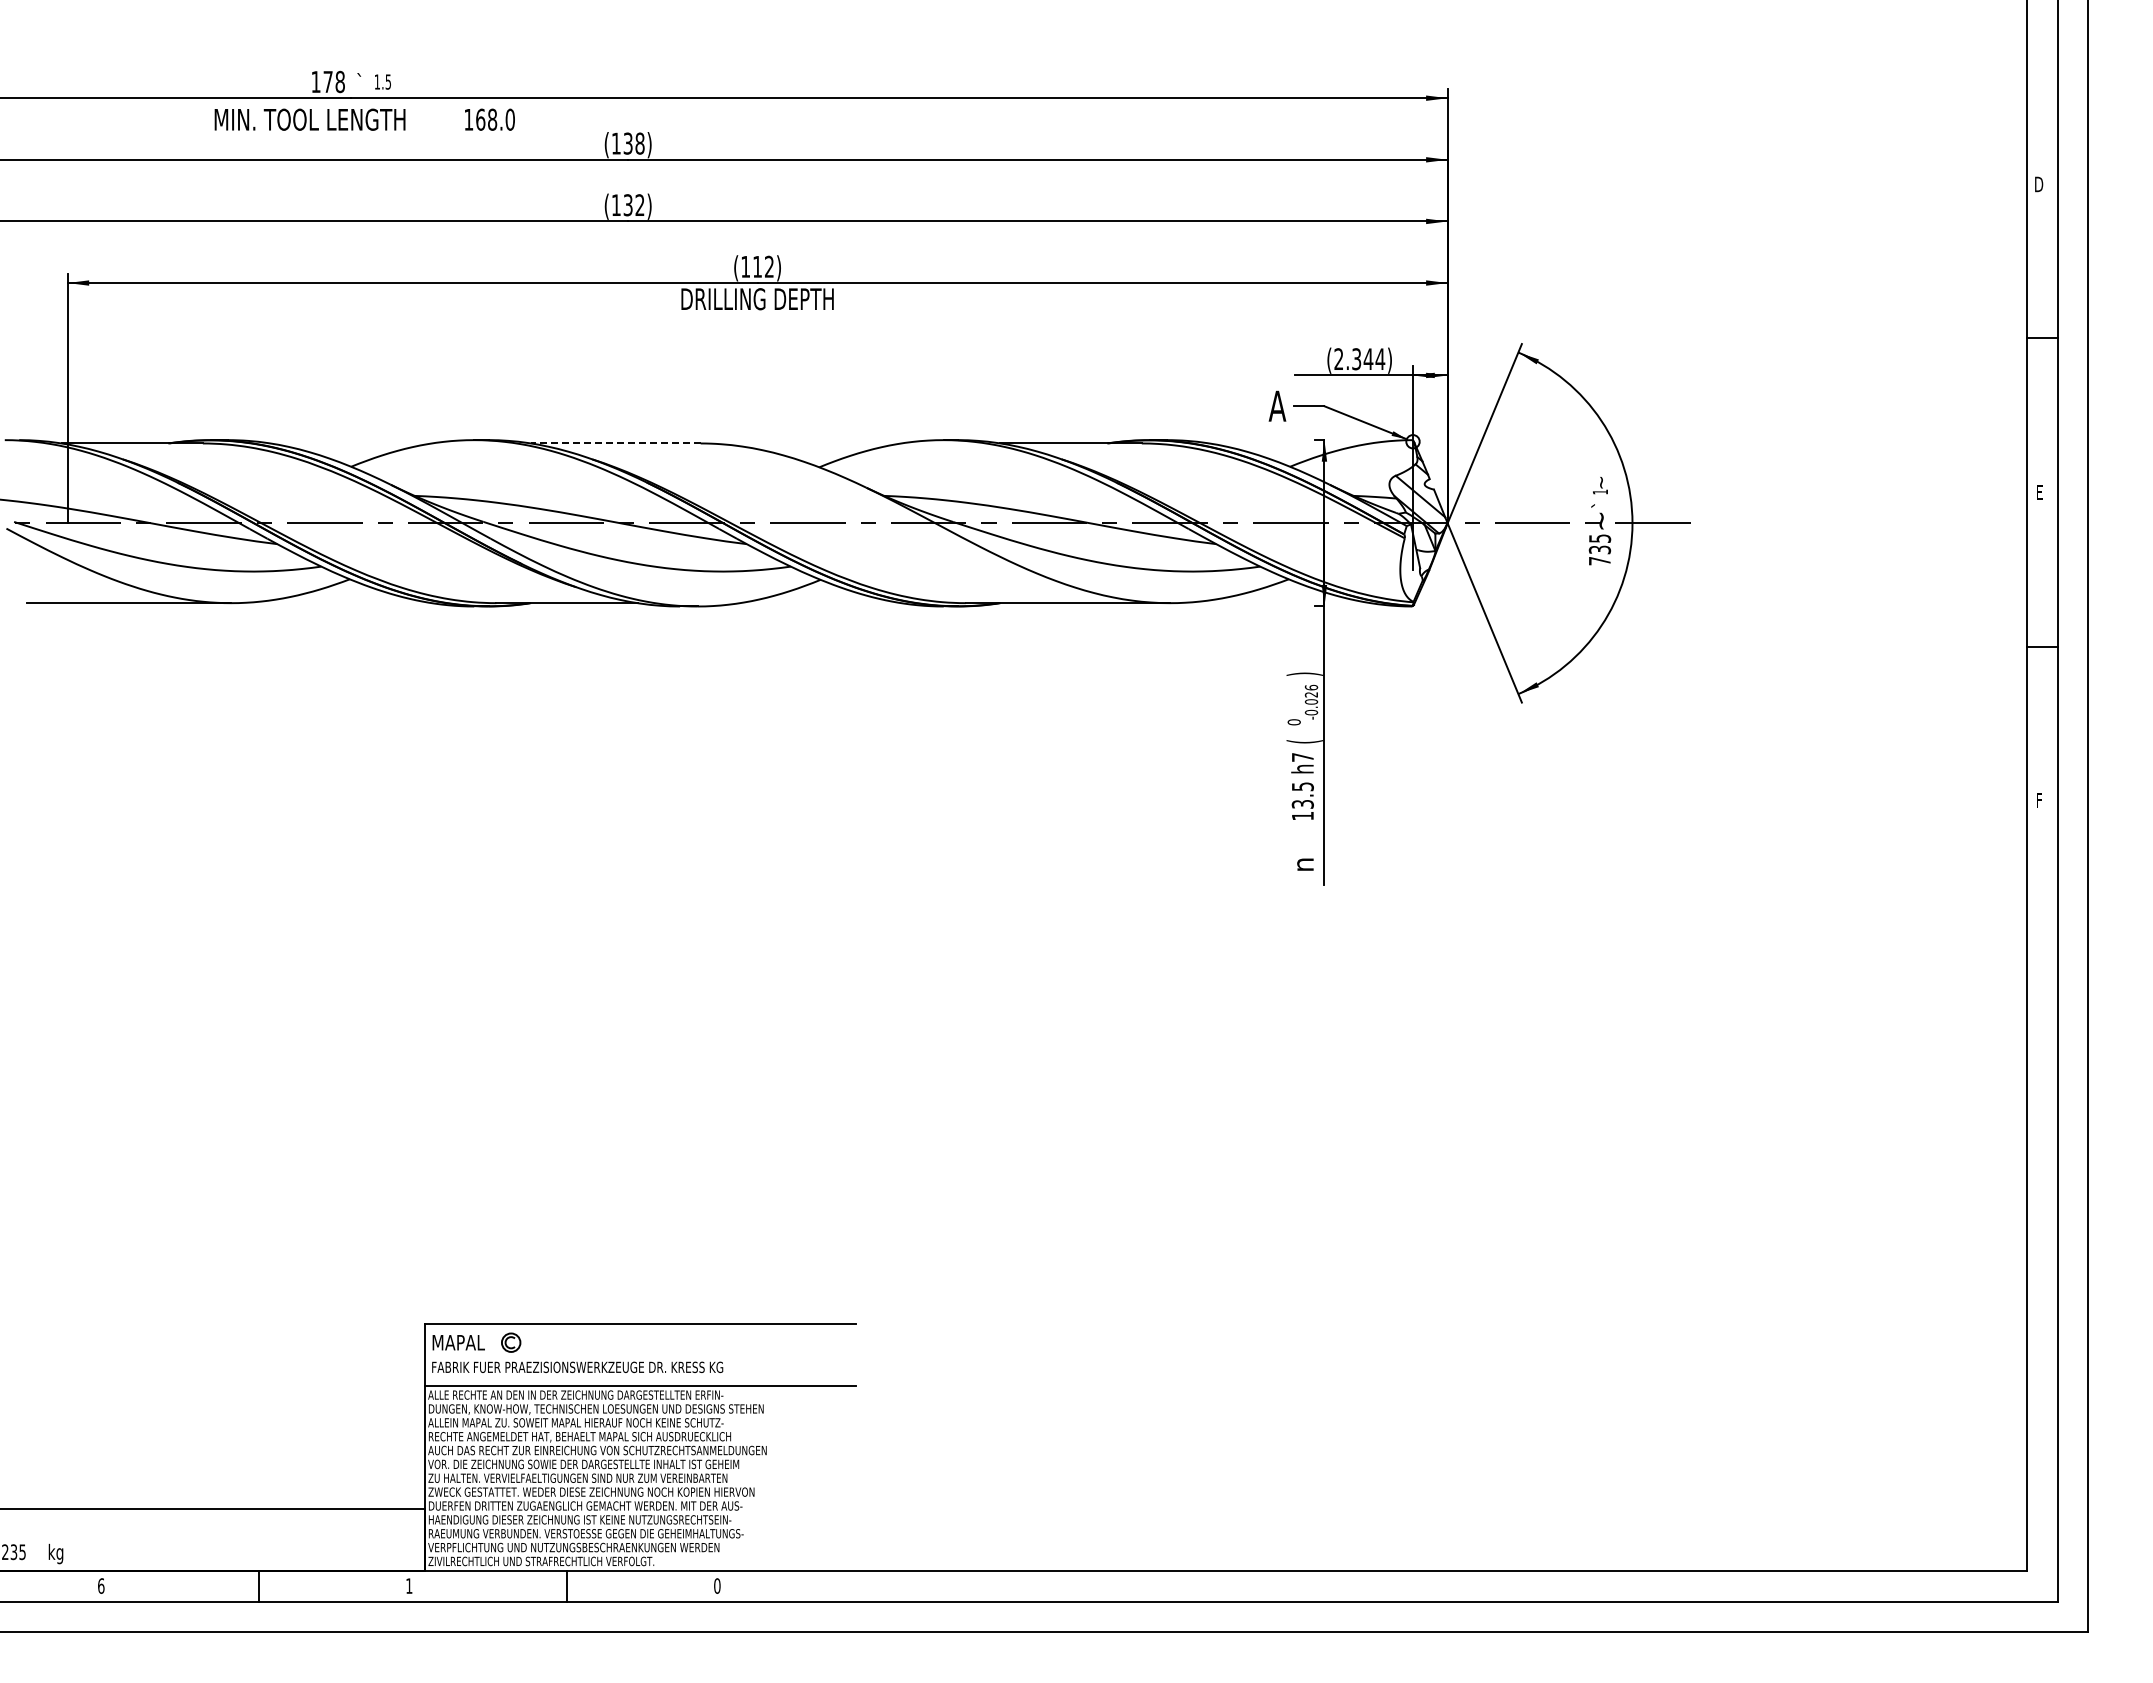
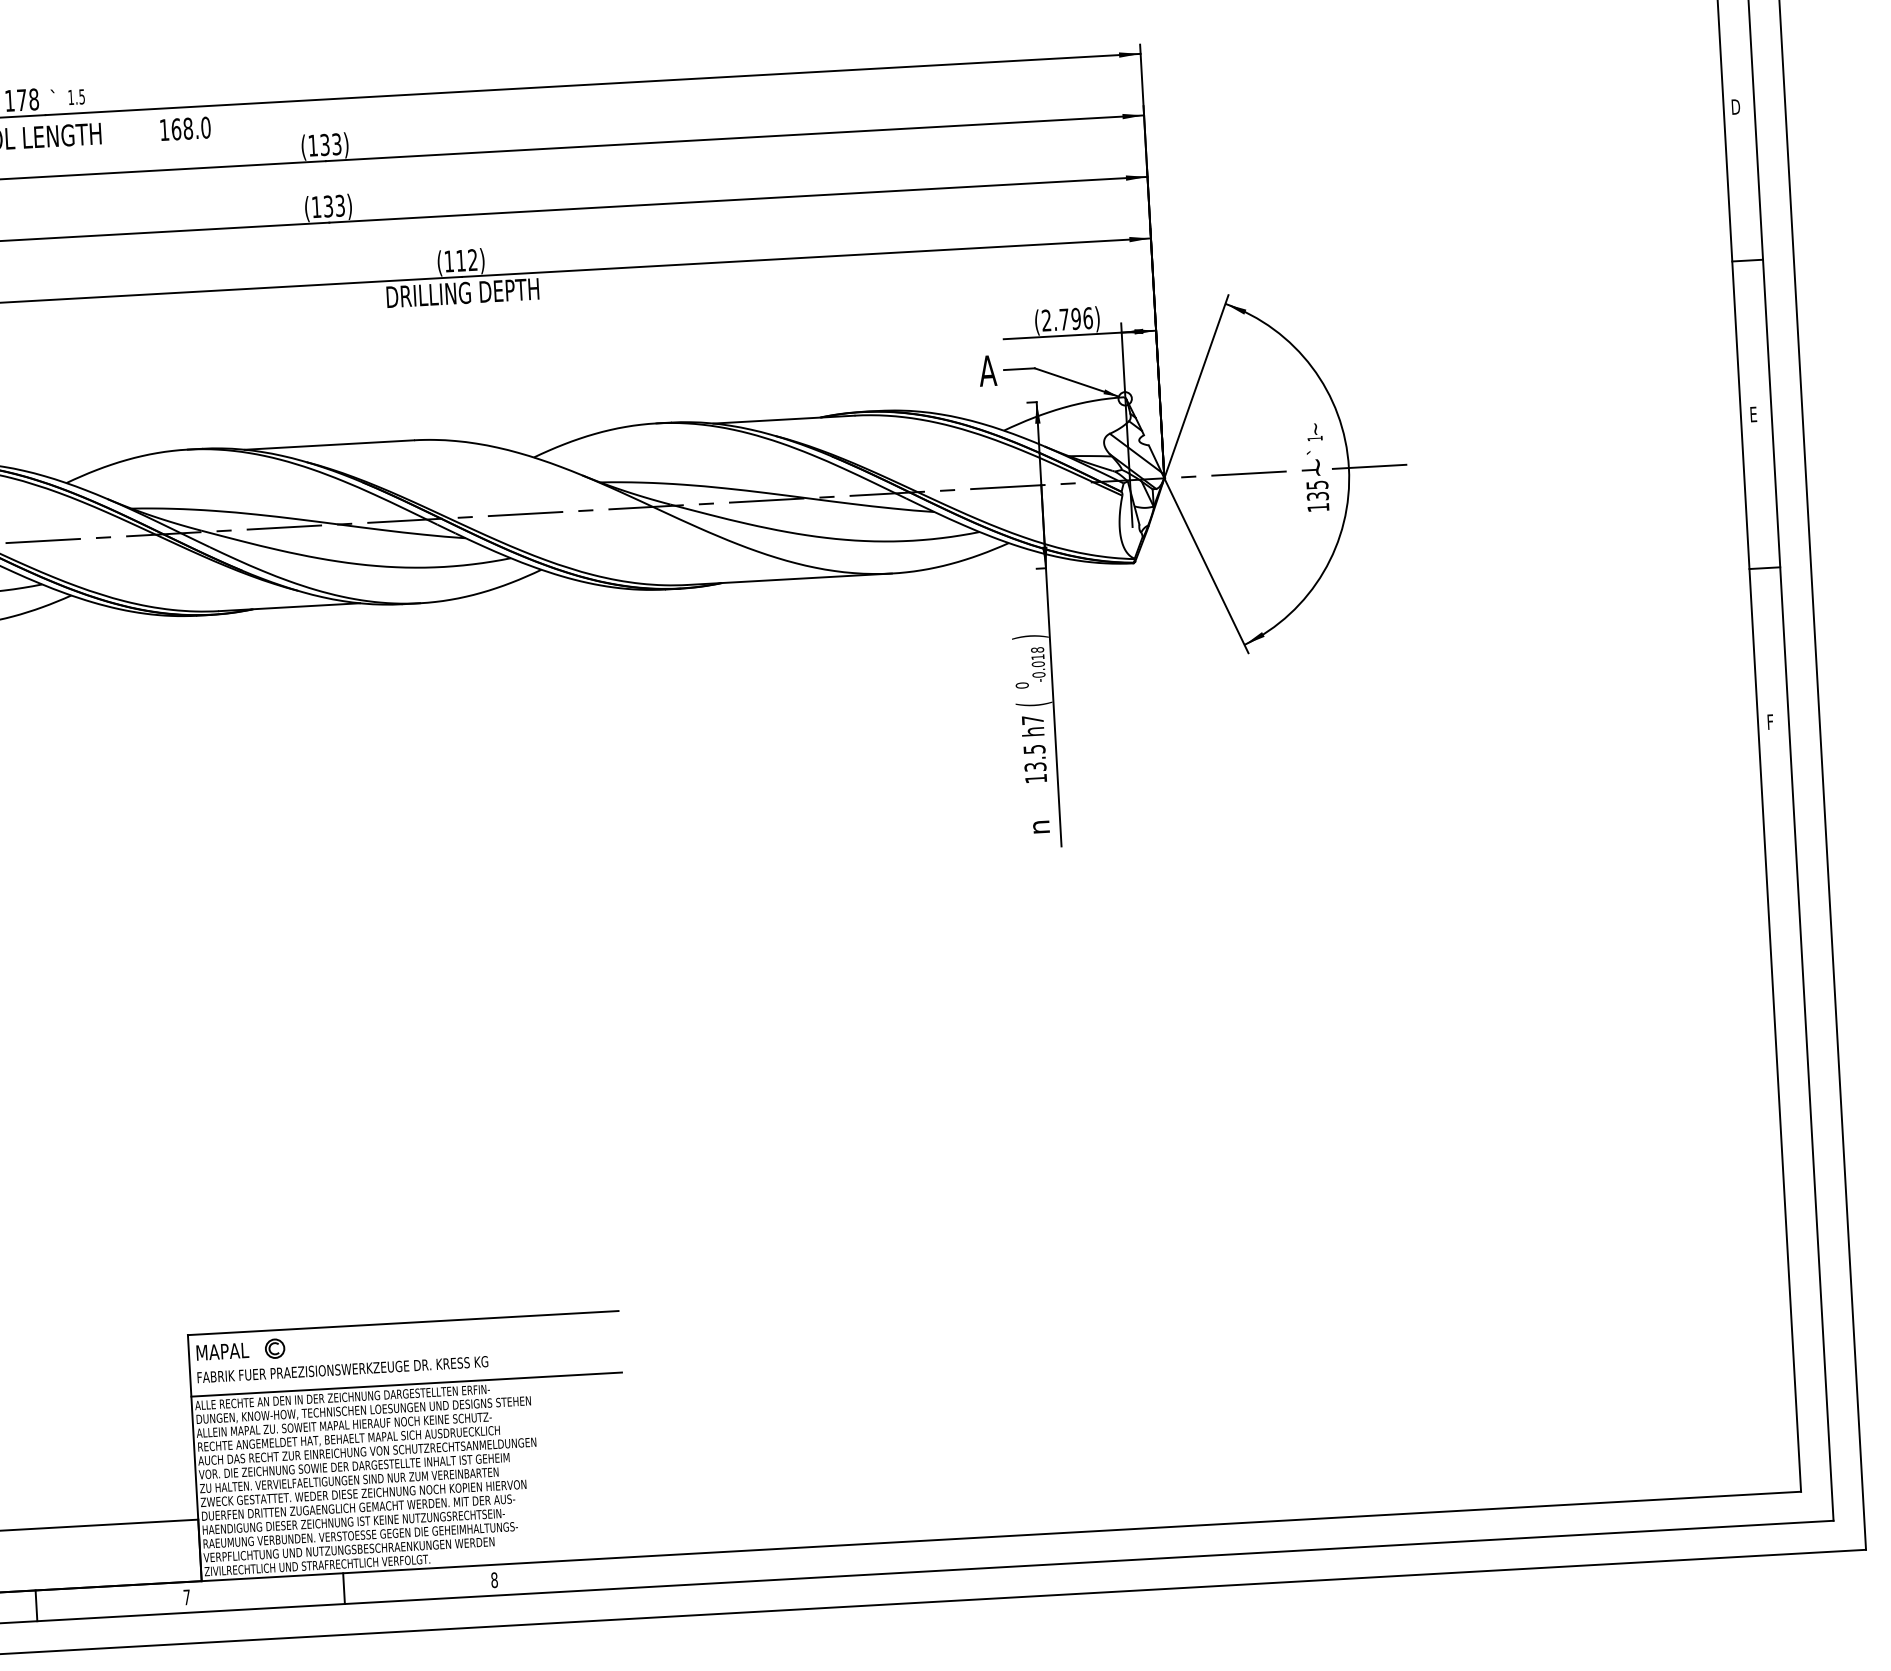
text: (639, 143) -> (336, 144), (138) -> (133)
text: (639, 205) -> (339, 206), (132) -> (133)
text: (1368, 359) -> (1076, 319), (2.344) -> (2.796)
line: (615, 443) -> (329, 445), dashed -> solid
text: (1599, 561) -> (1318, 507), 735 -> 135
text: (1310, 690) -> (1036, 652), -0.026 -> -0.018
text: (409, 1585) -> (187, 1596), 1 -> 7
text: (717, 1585) -> (494, 1579), 0 -> 8

